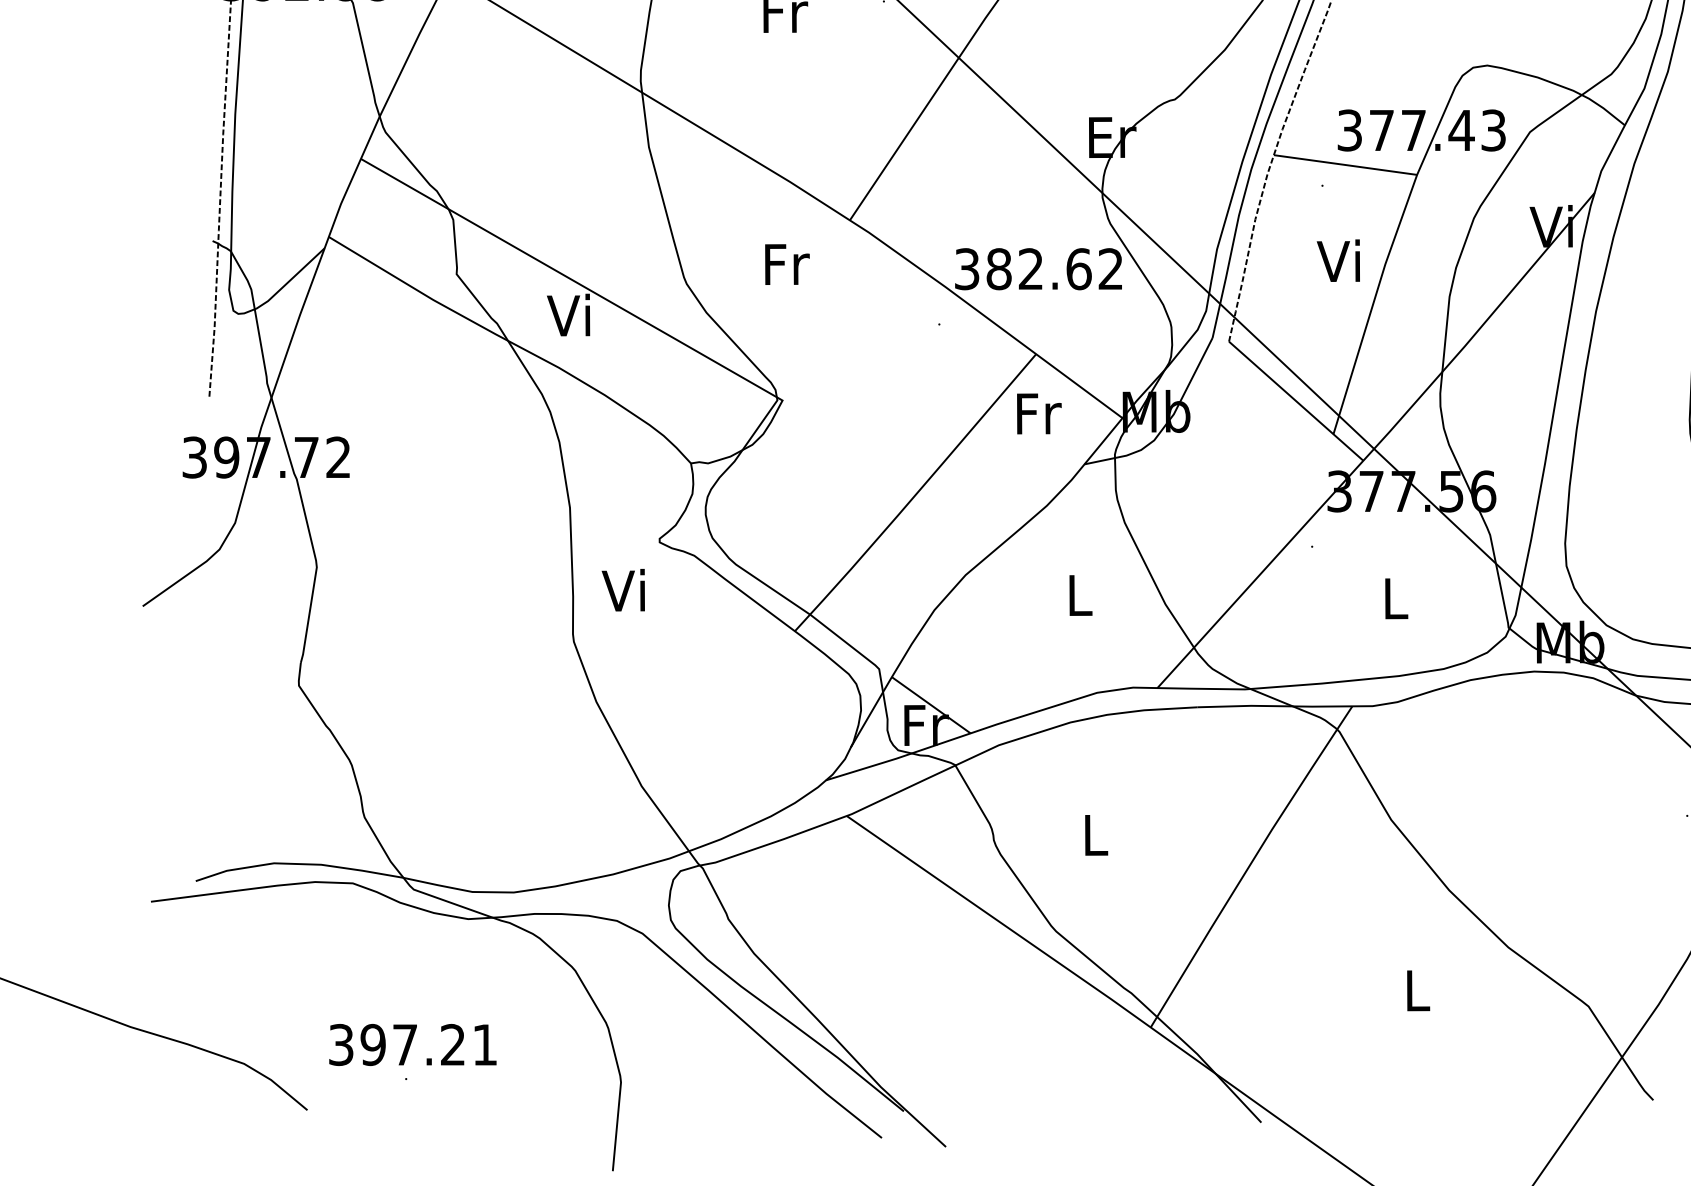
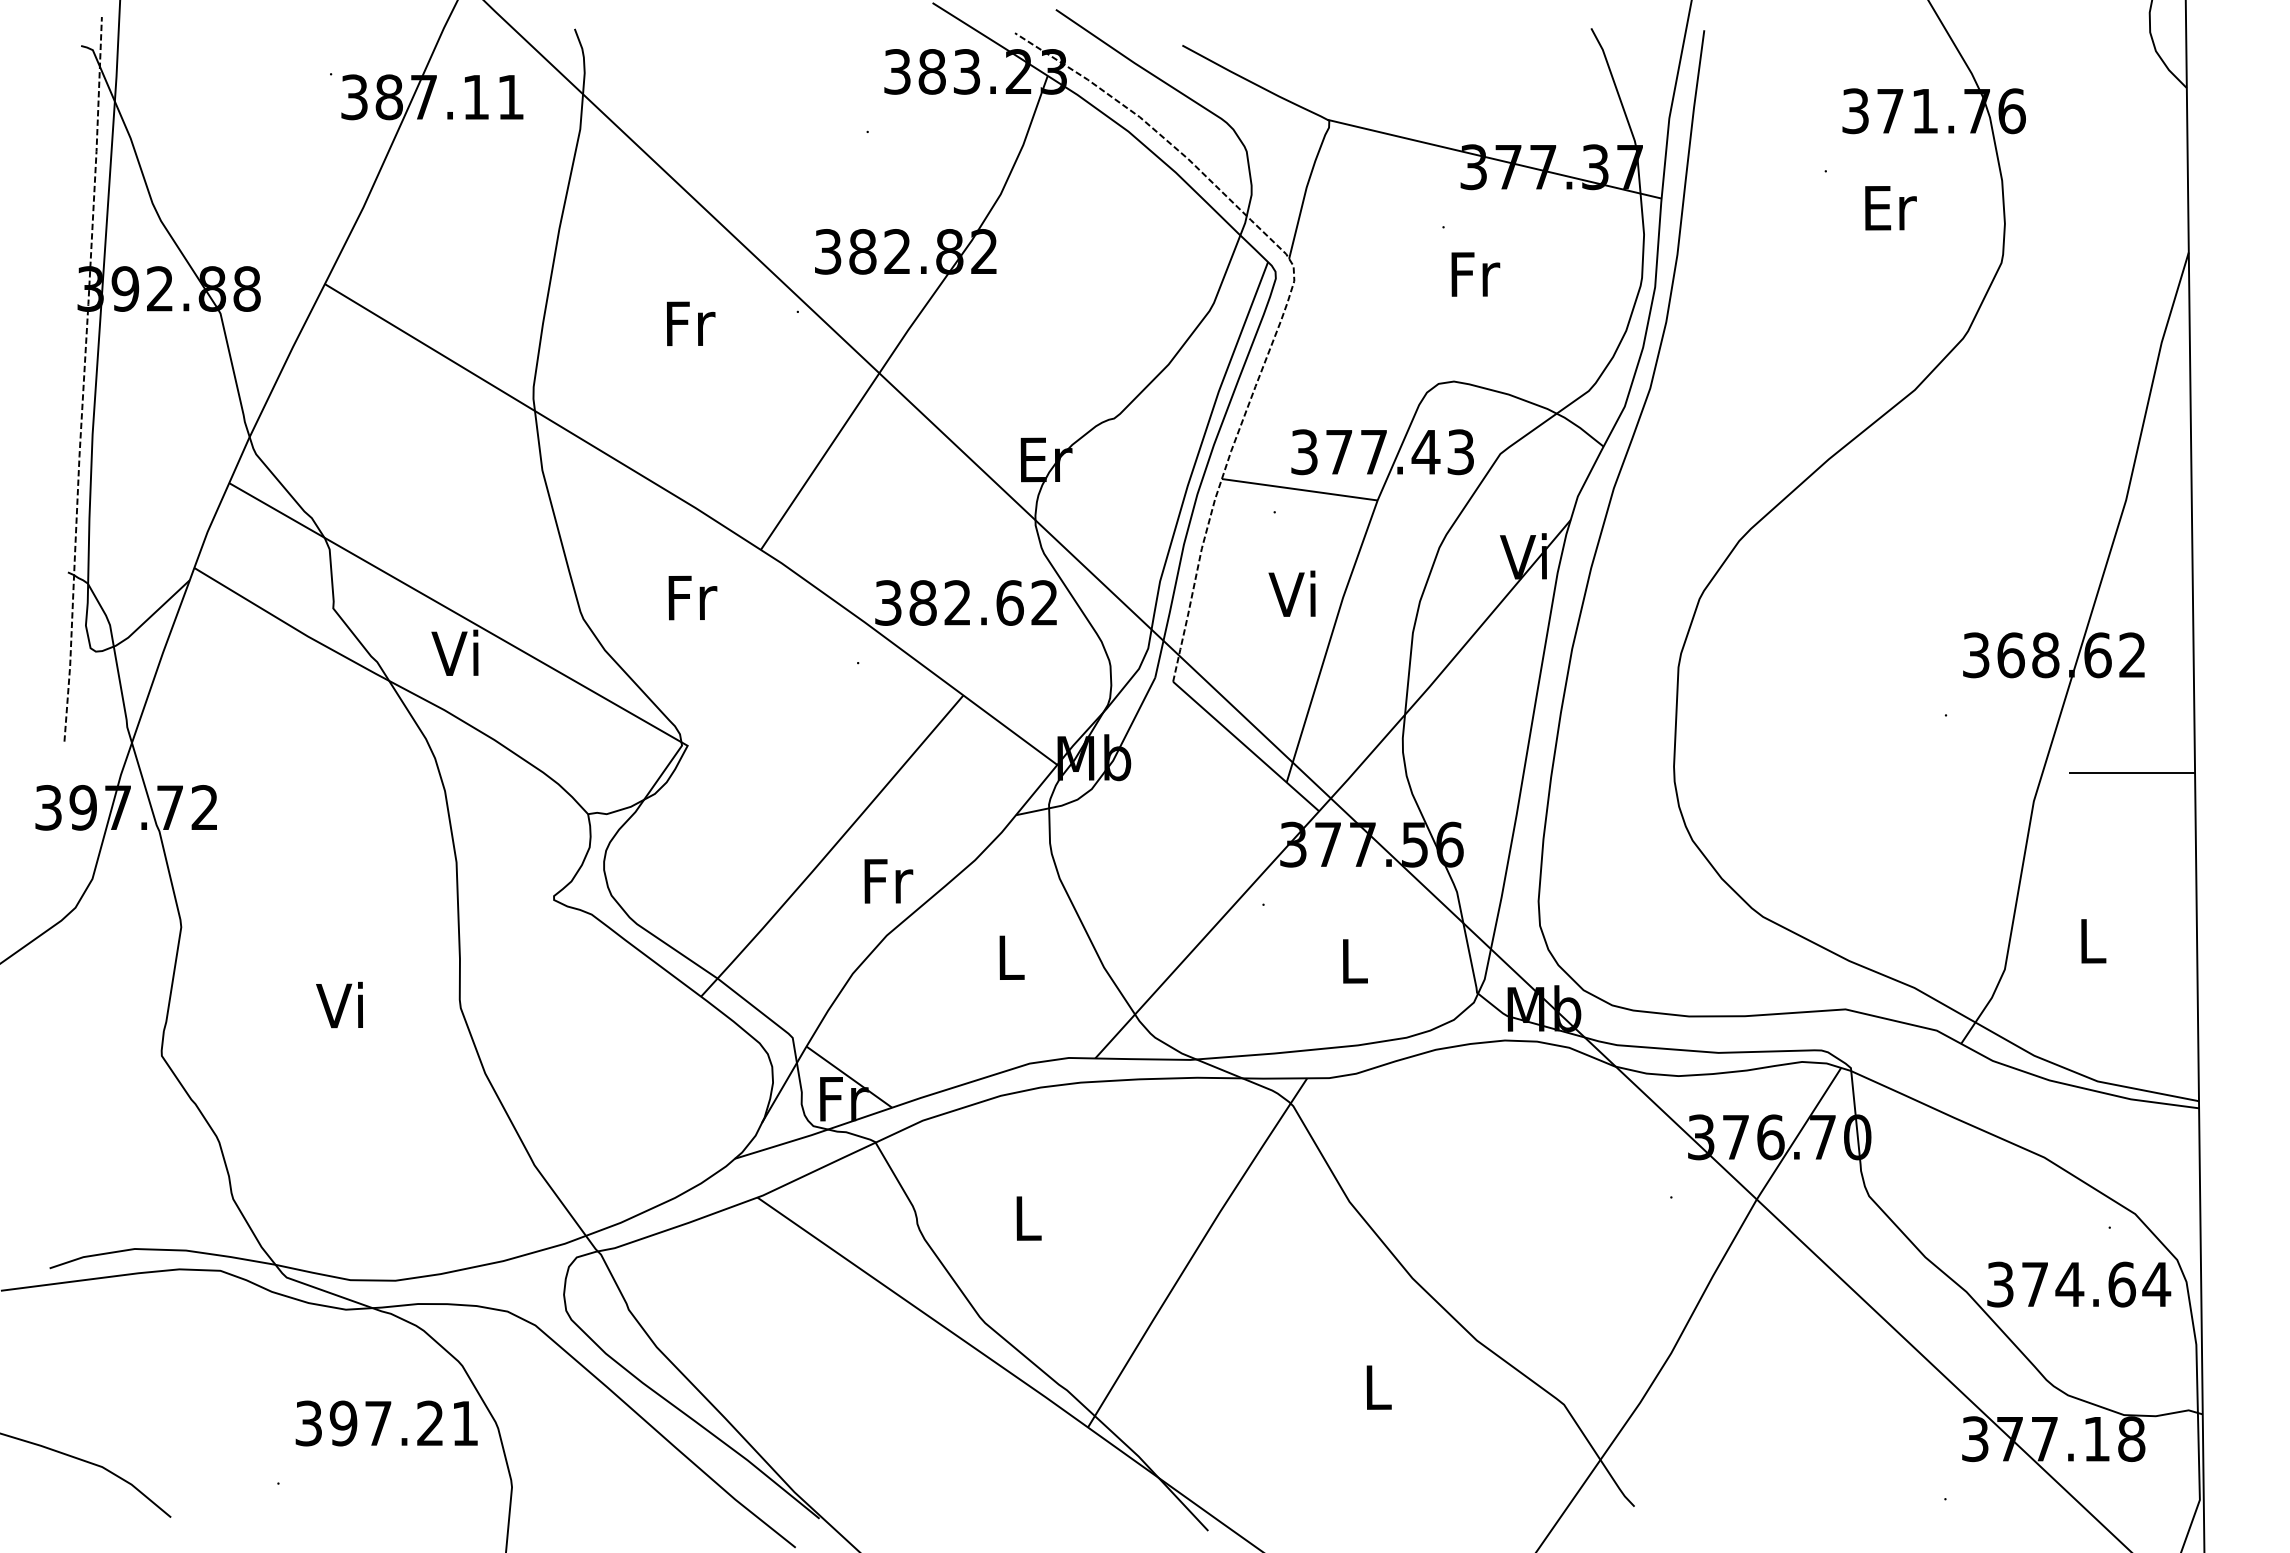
text: (1039, 414) -> (888, 881), moved
text: (623, 589) -> (339, 1004), moved
text: (412, 1044) -> (386, 1423), moved

